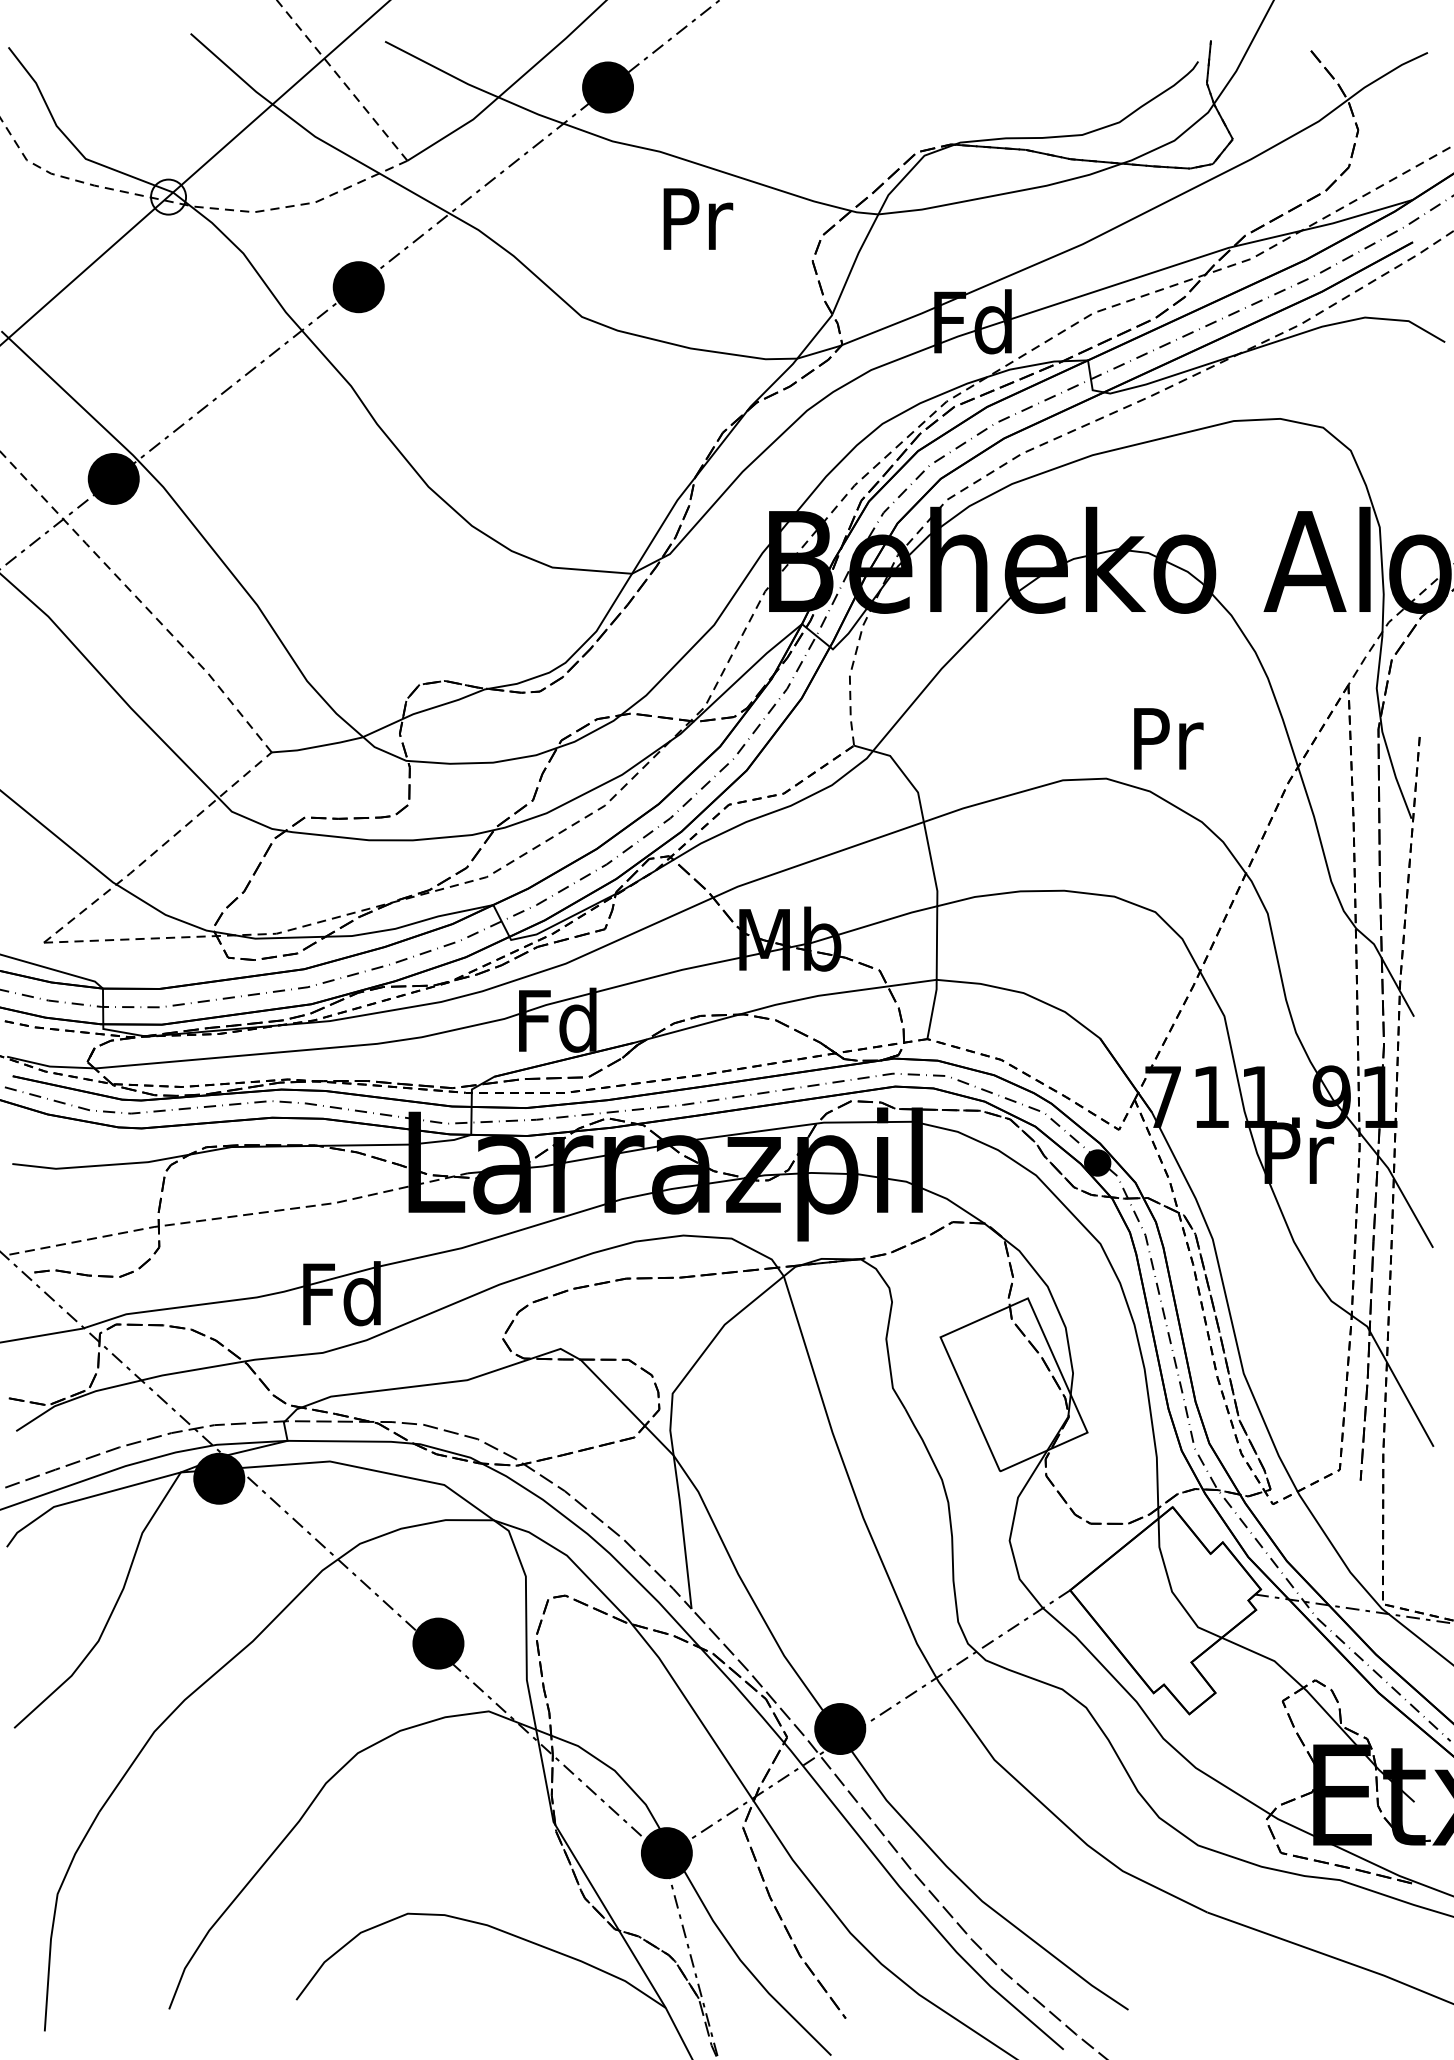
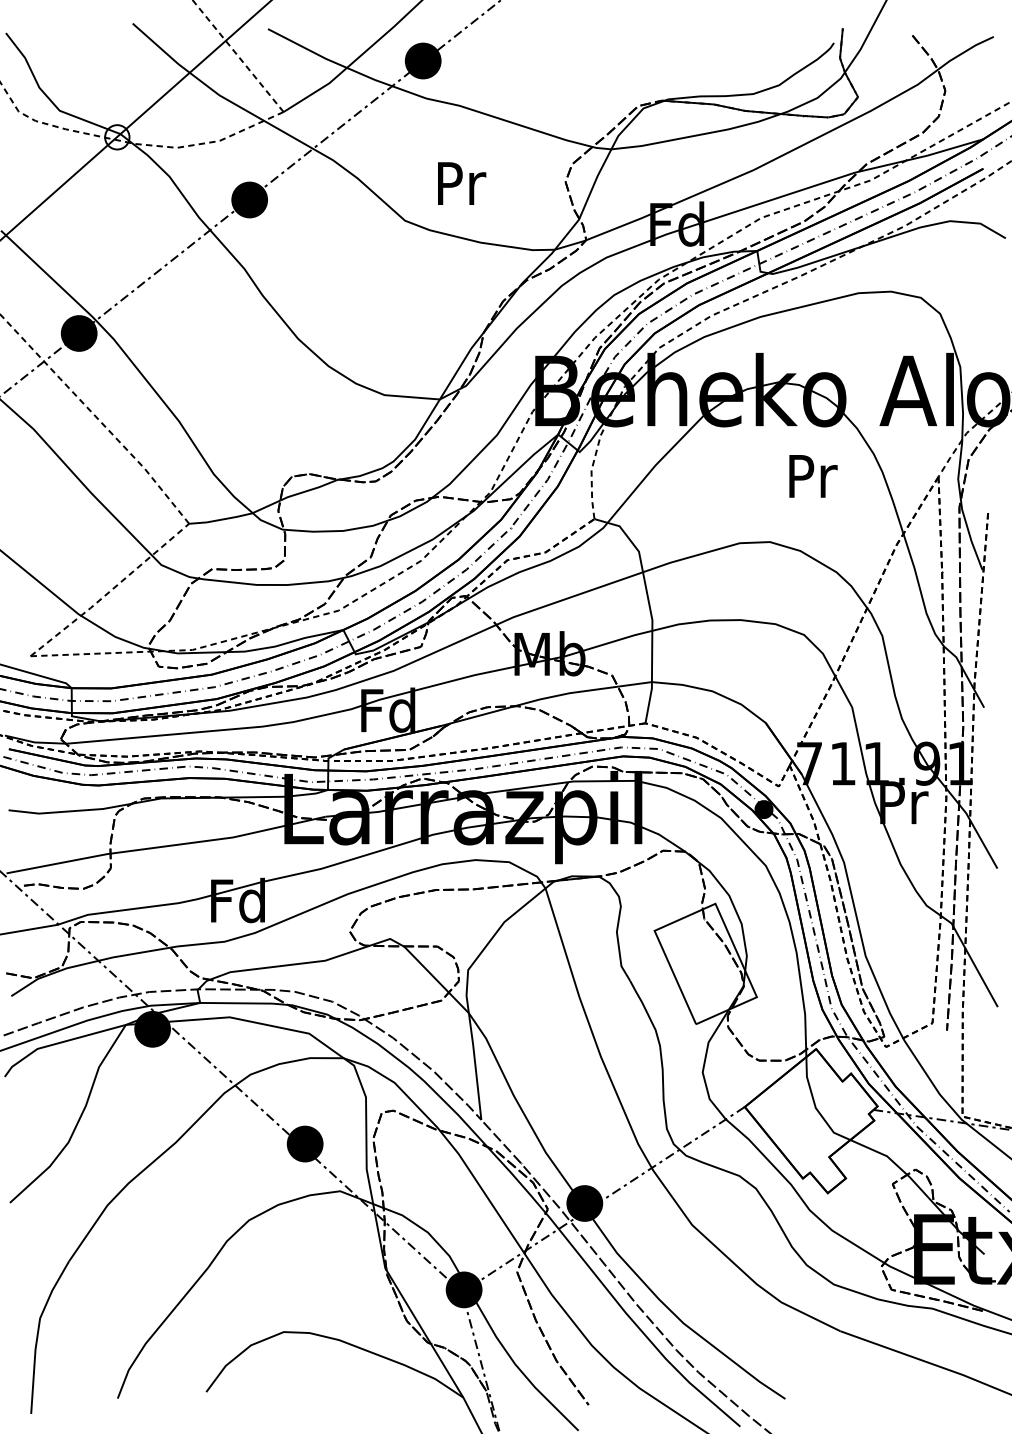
text: (698, 218) -> (462, 183), moved
text: (1168, 739) -> (813, 476), moved
line: (239, 1216) -> (166, 846), dashed -> solid

